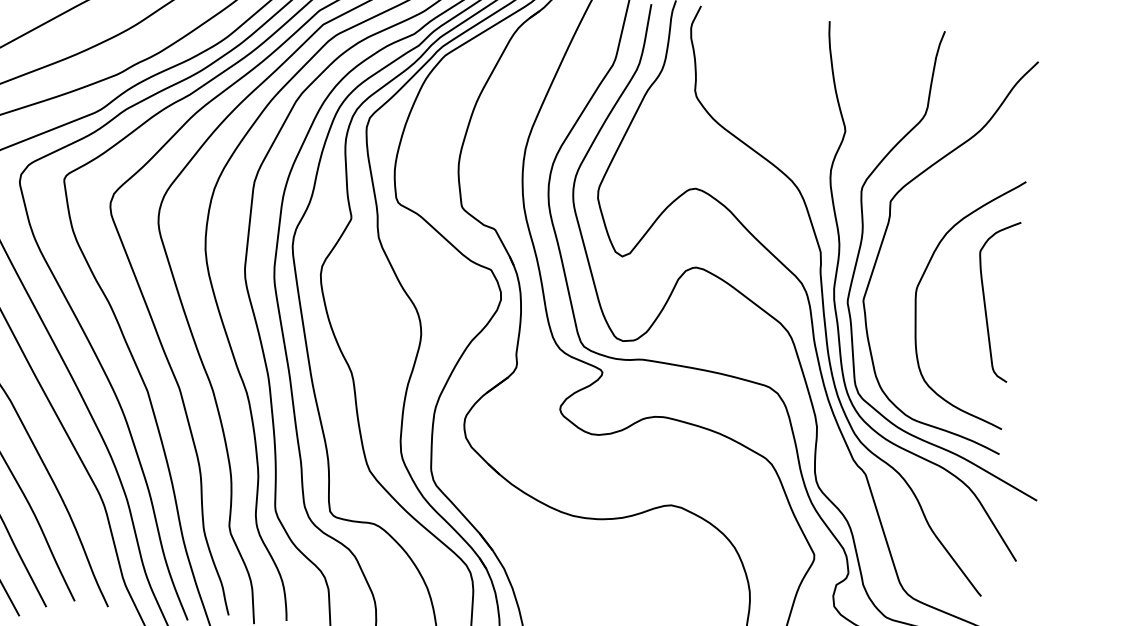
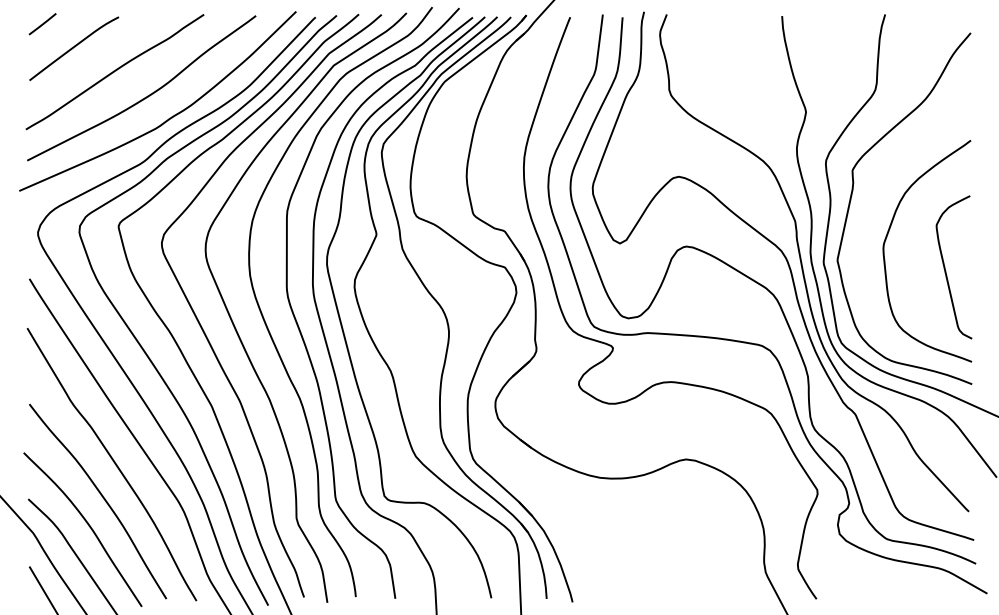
curve: (985, 299) -> (945, 267), moved

